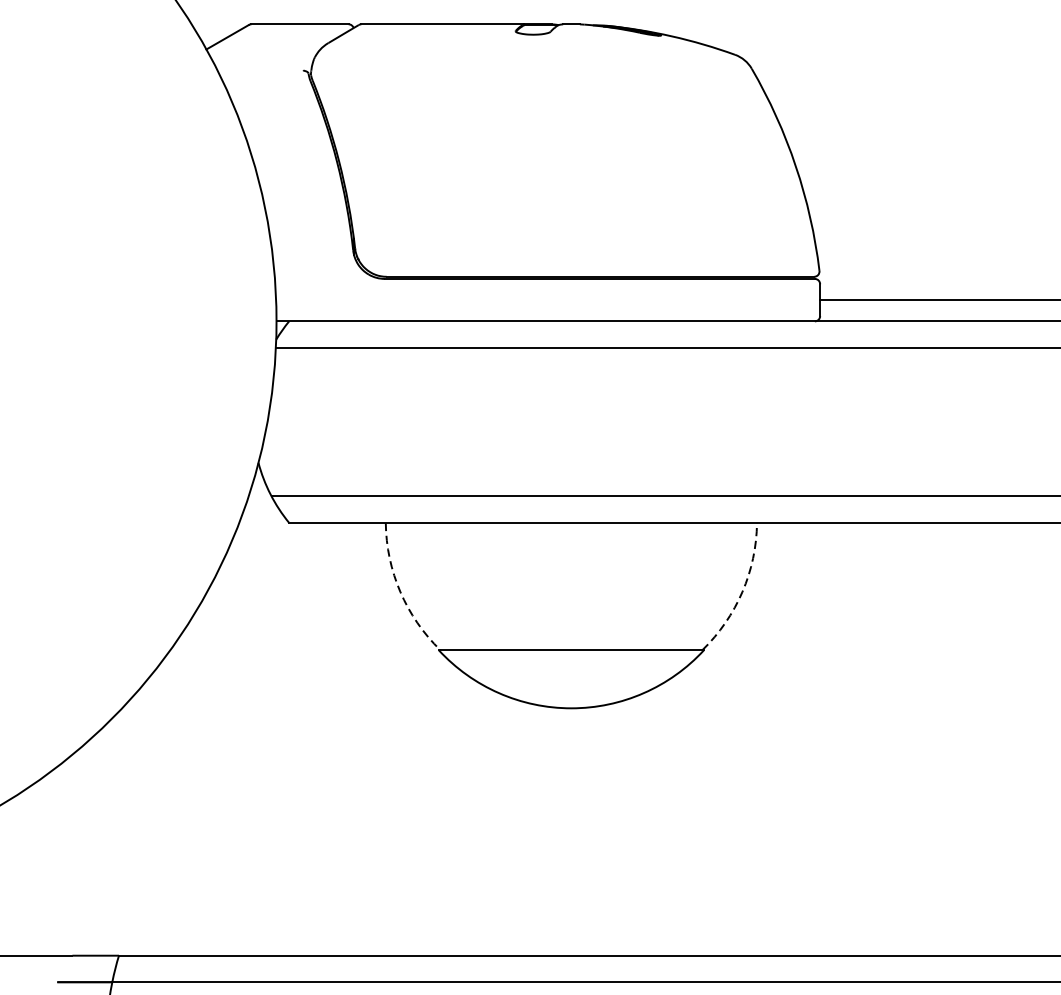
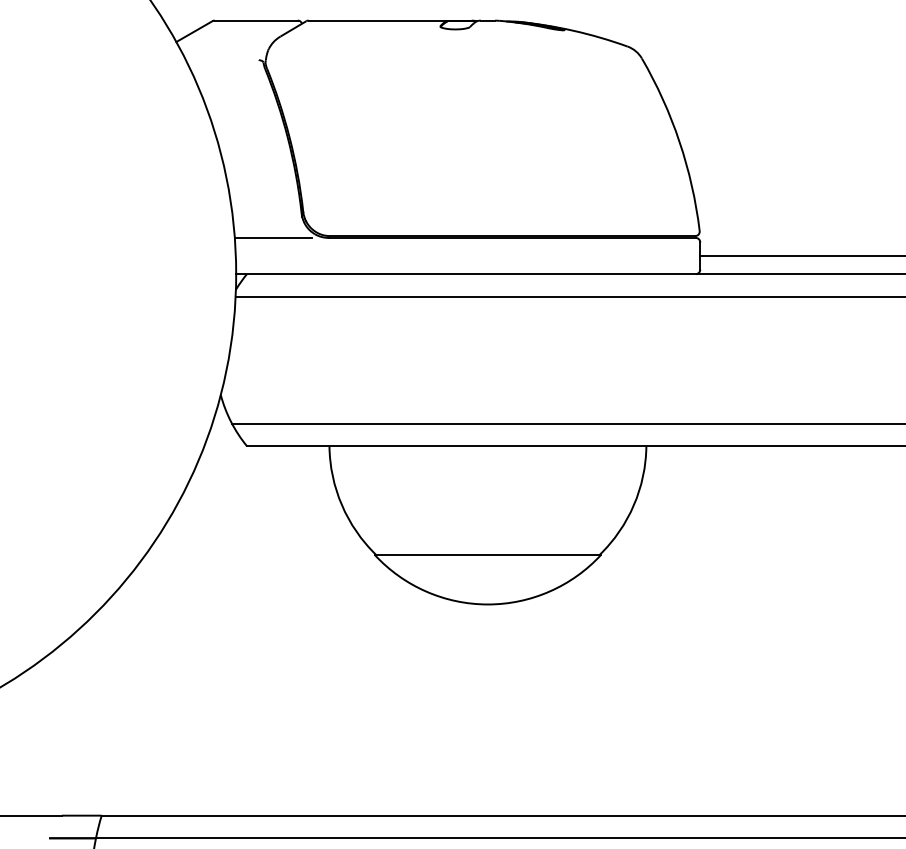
line: (320, 278) -> (273, 237), added
arc: (399, 592) -> (341, 505), dashed -> solid
arc: (741, 592) -> (633, 505), dashed -> solid

